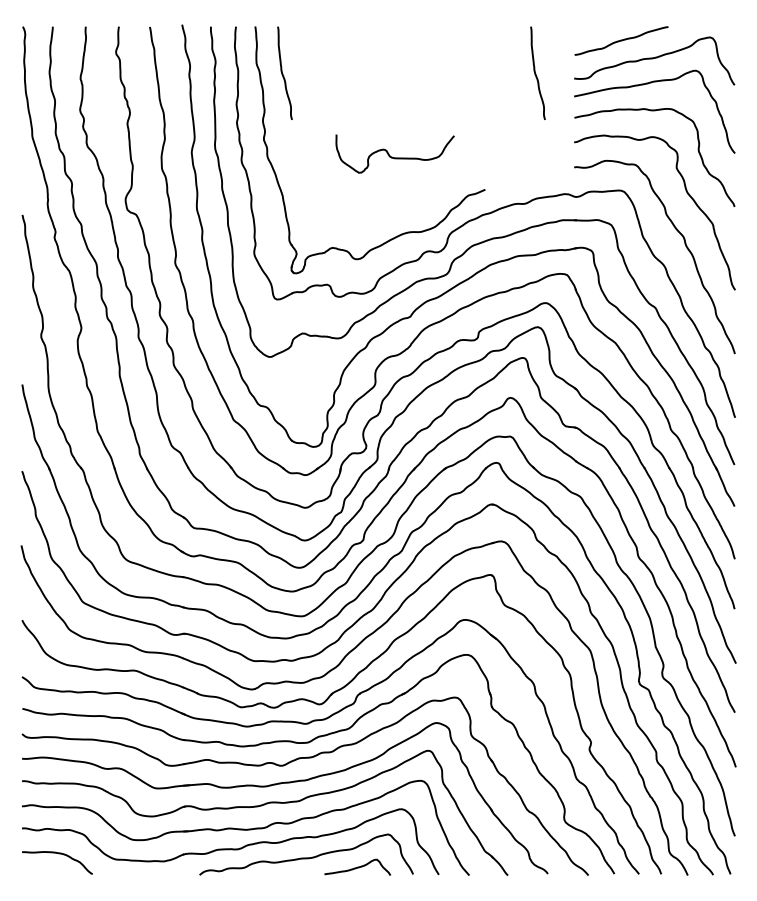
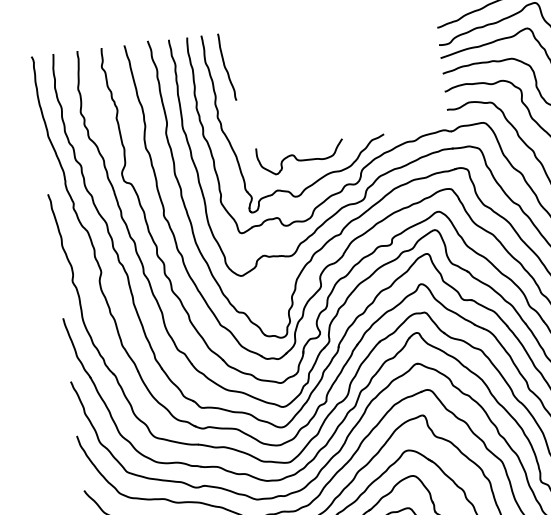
curve: (536, 73) -> (411, 44), removed
curve: (392, 156) -> (298, 159), moved

